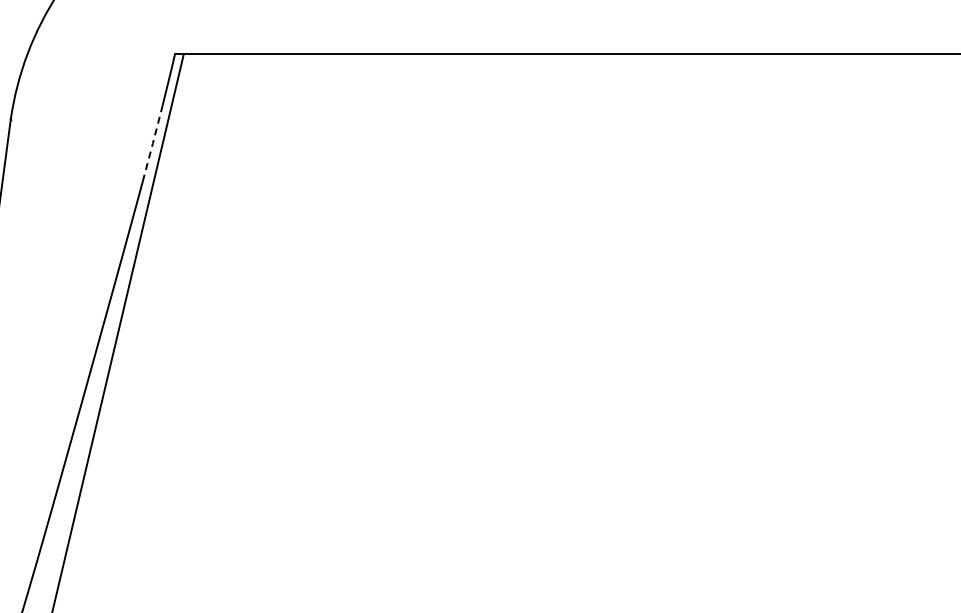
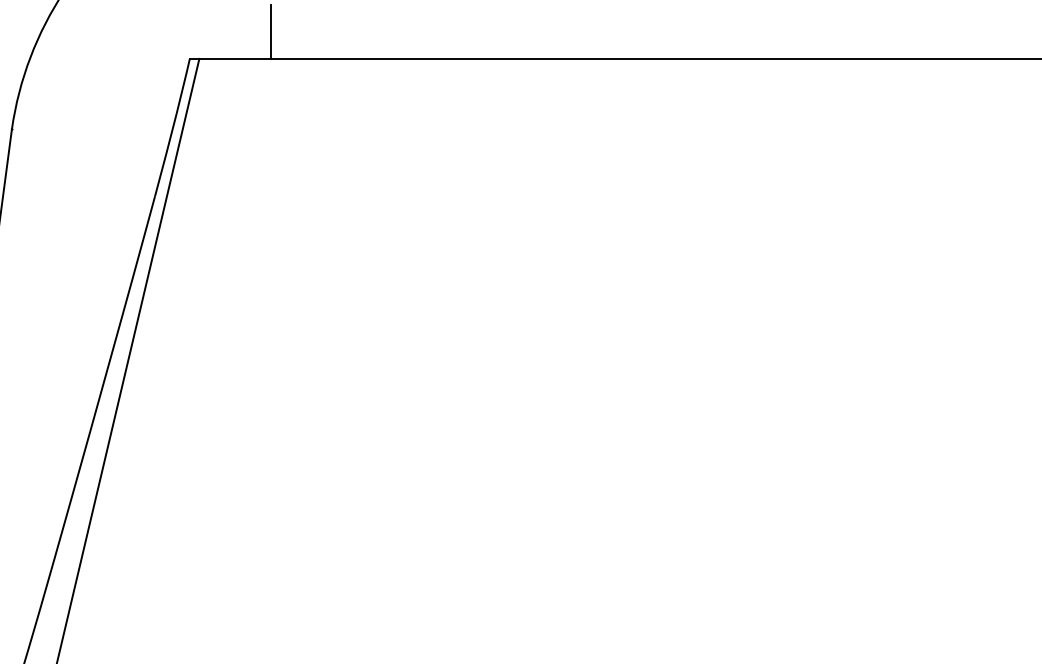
line: (249, 29) -> (270, 31), added
line: (152, 143) -> (165, 155), dashed -> solid

